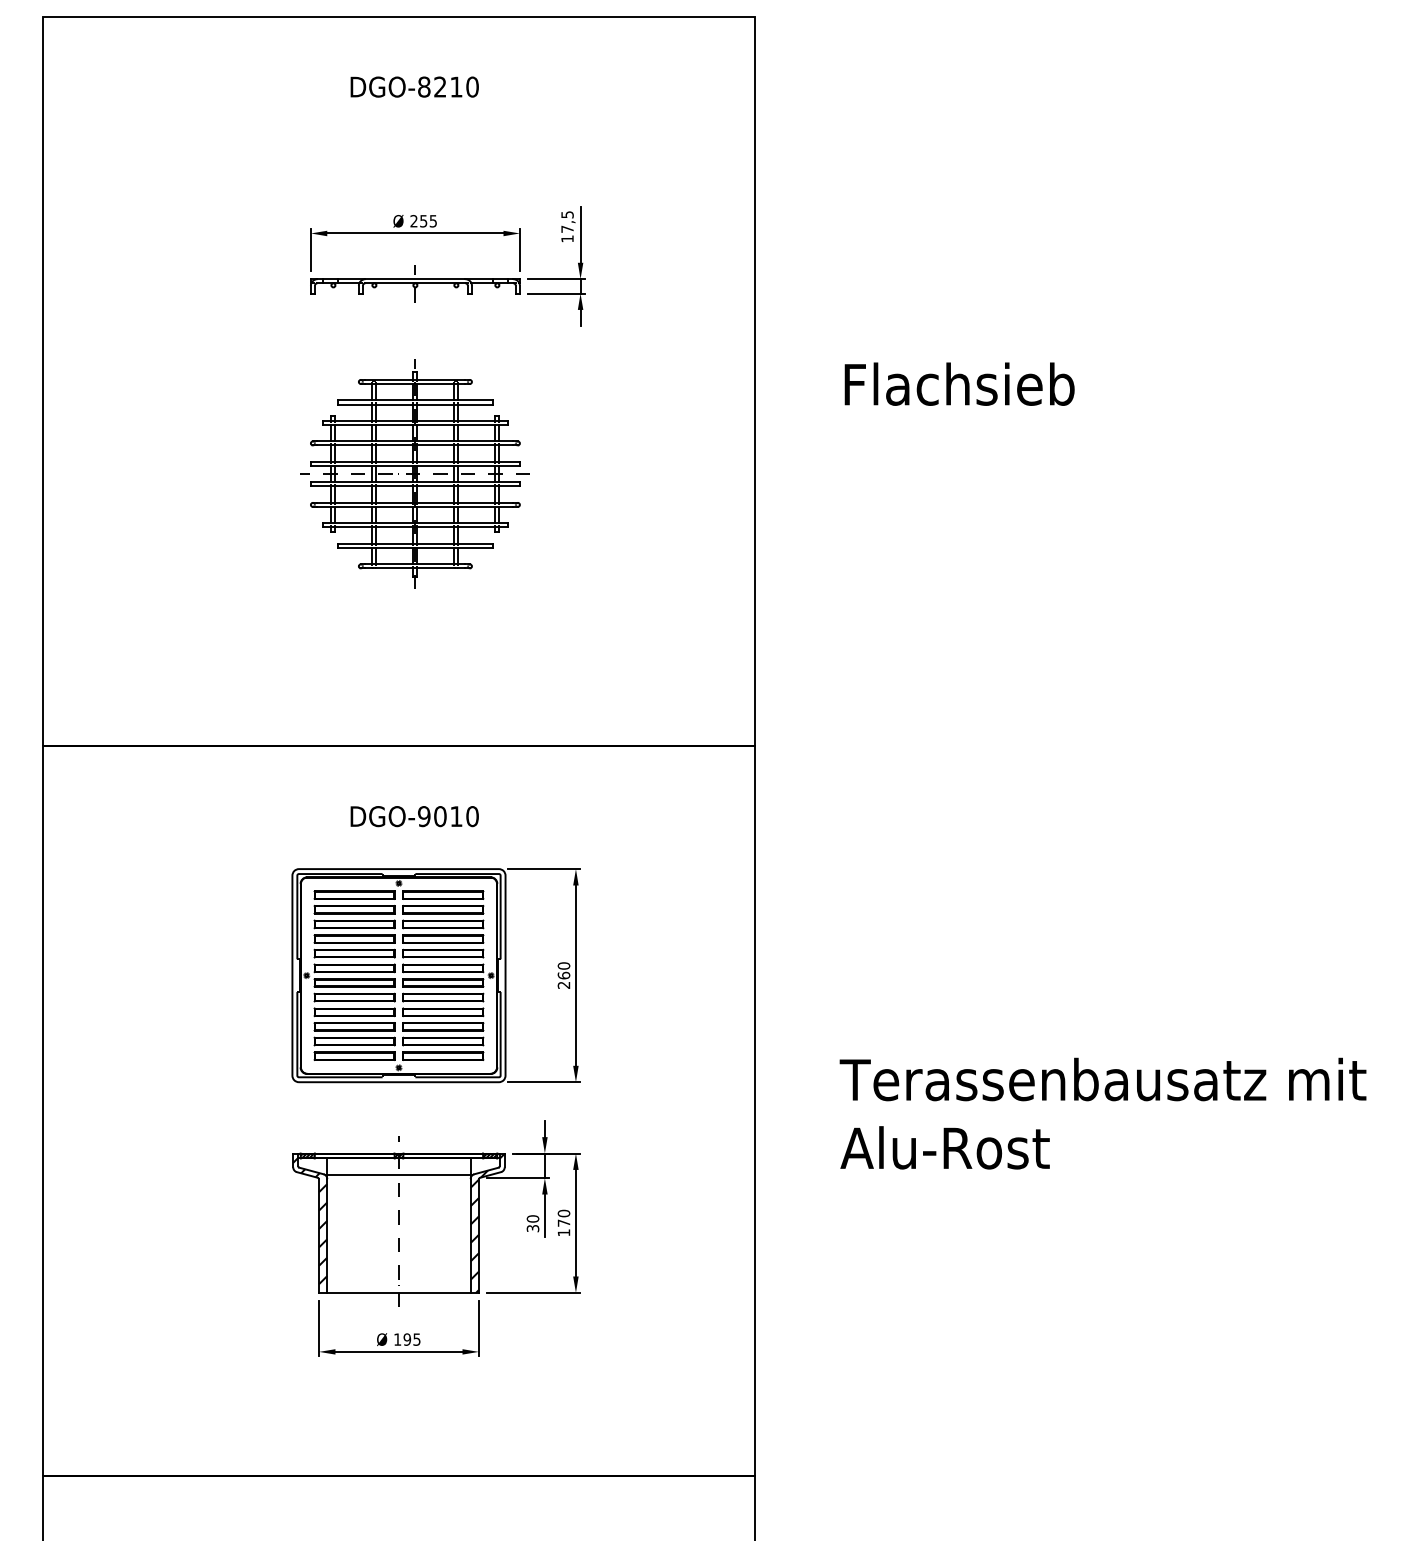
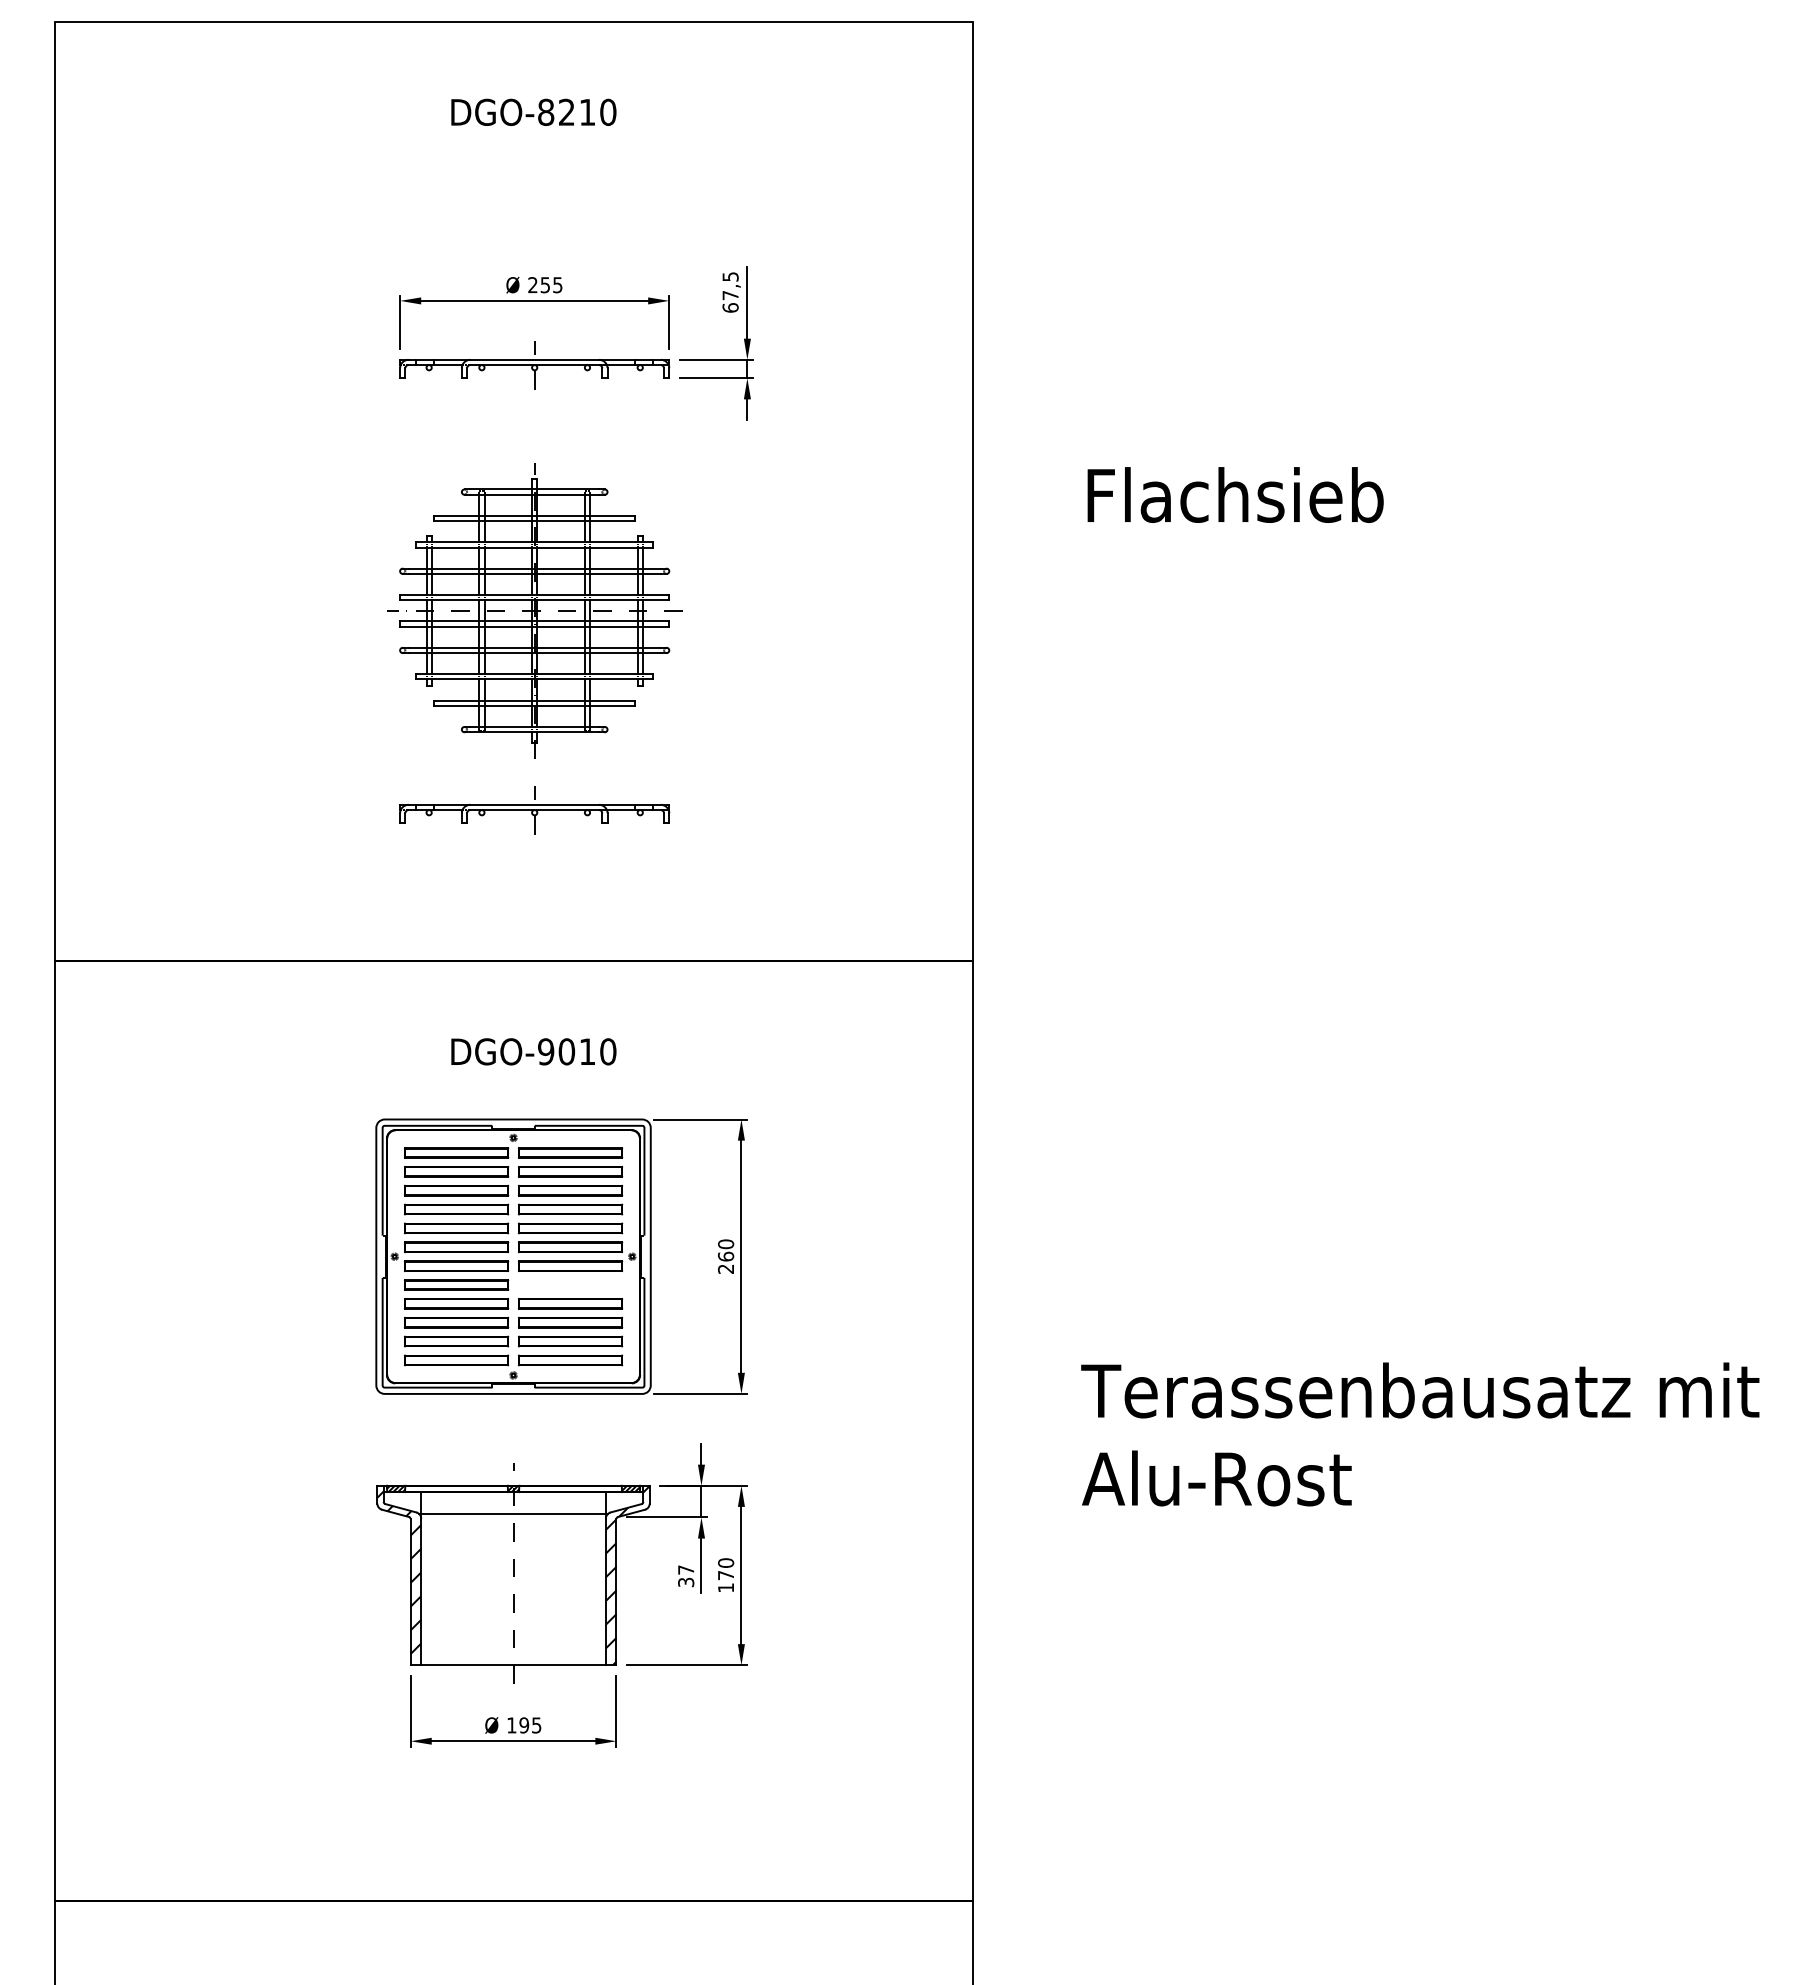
text: (567, 238) -> (730, 307), 17,5 -> 67,5
part: (415, 629) -> (534, 810), added
part: (443, 997) -> (570, 1284), removed
text: (533, 1218) -> (686, 1569), 30 -> 37

